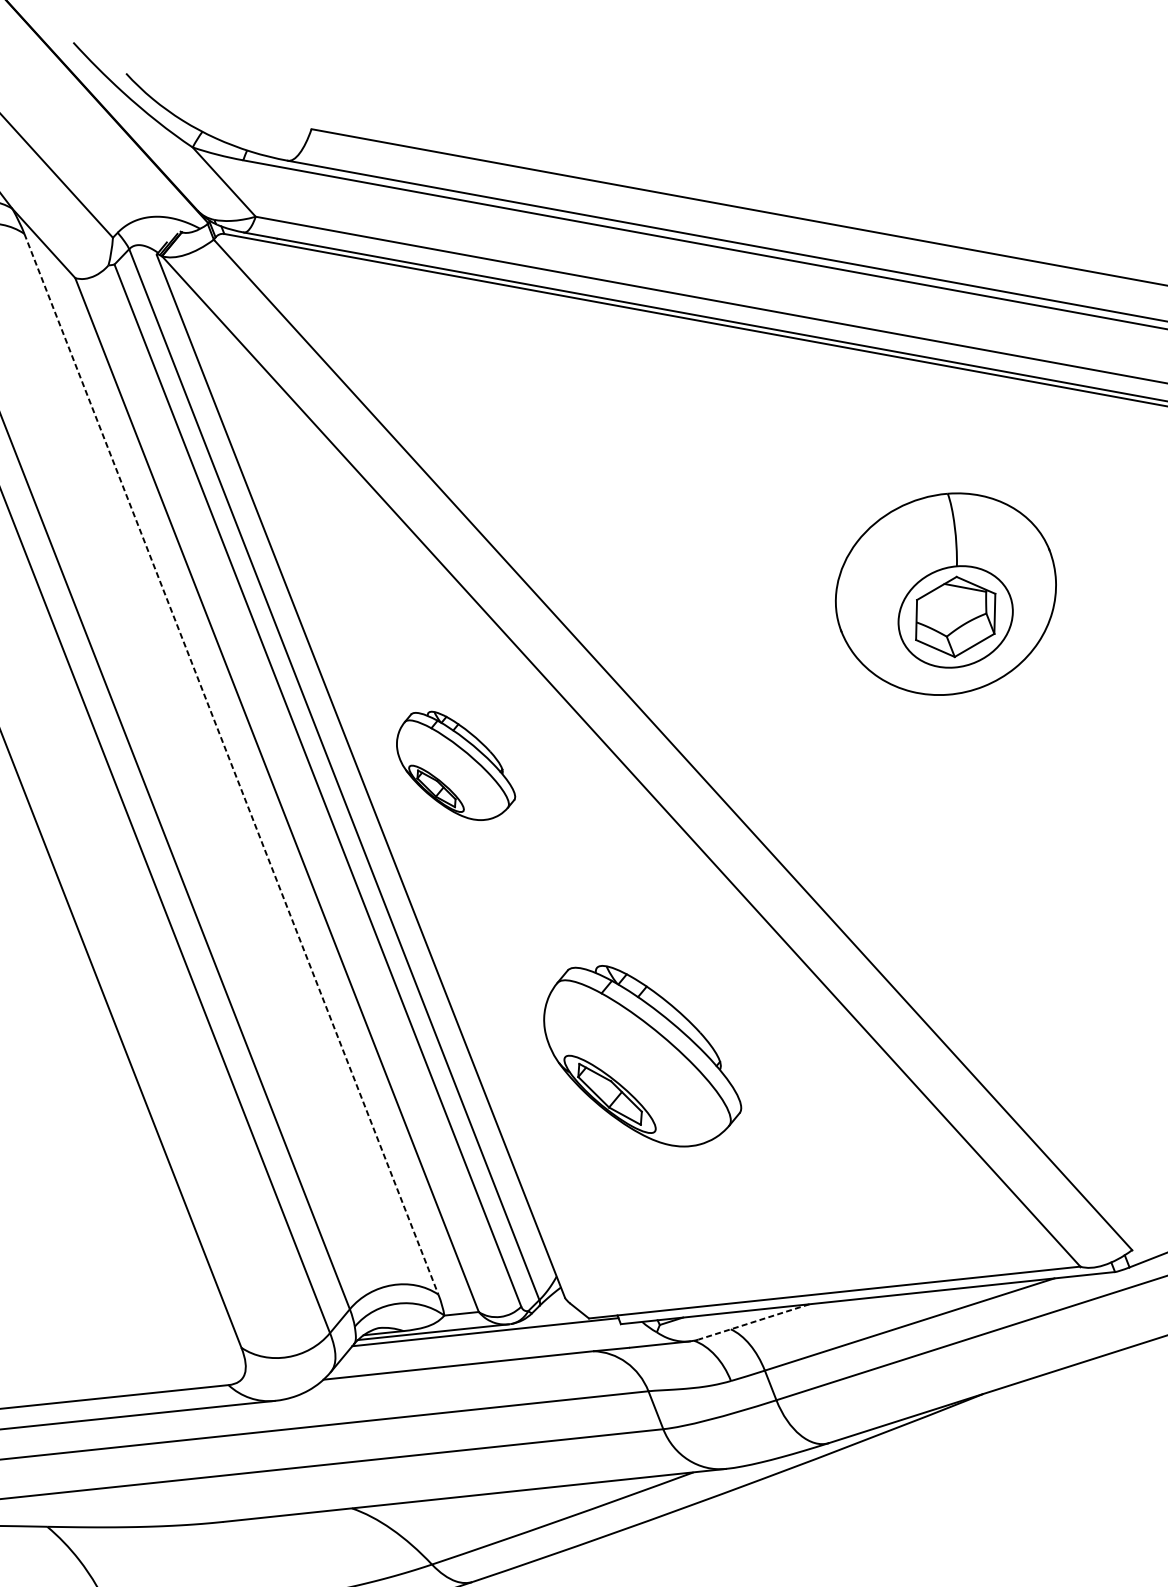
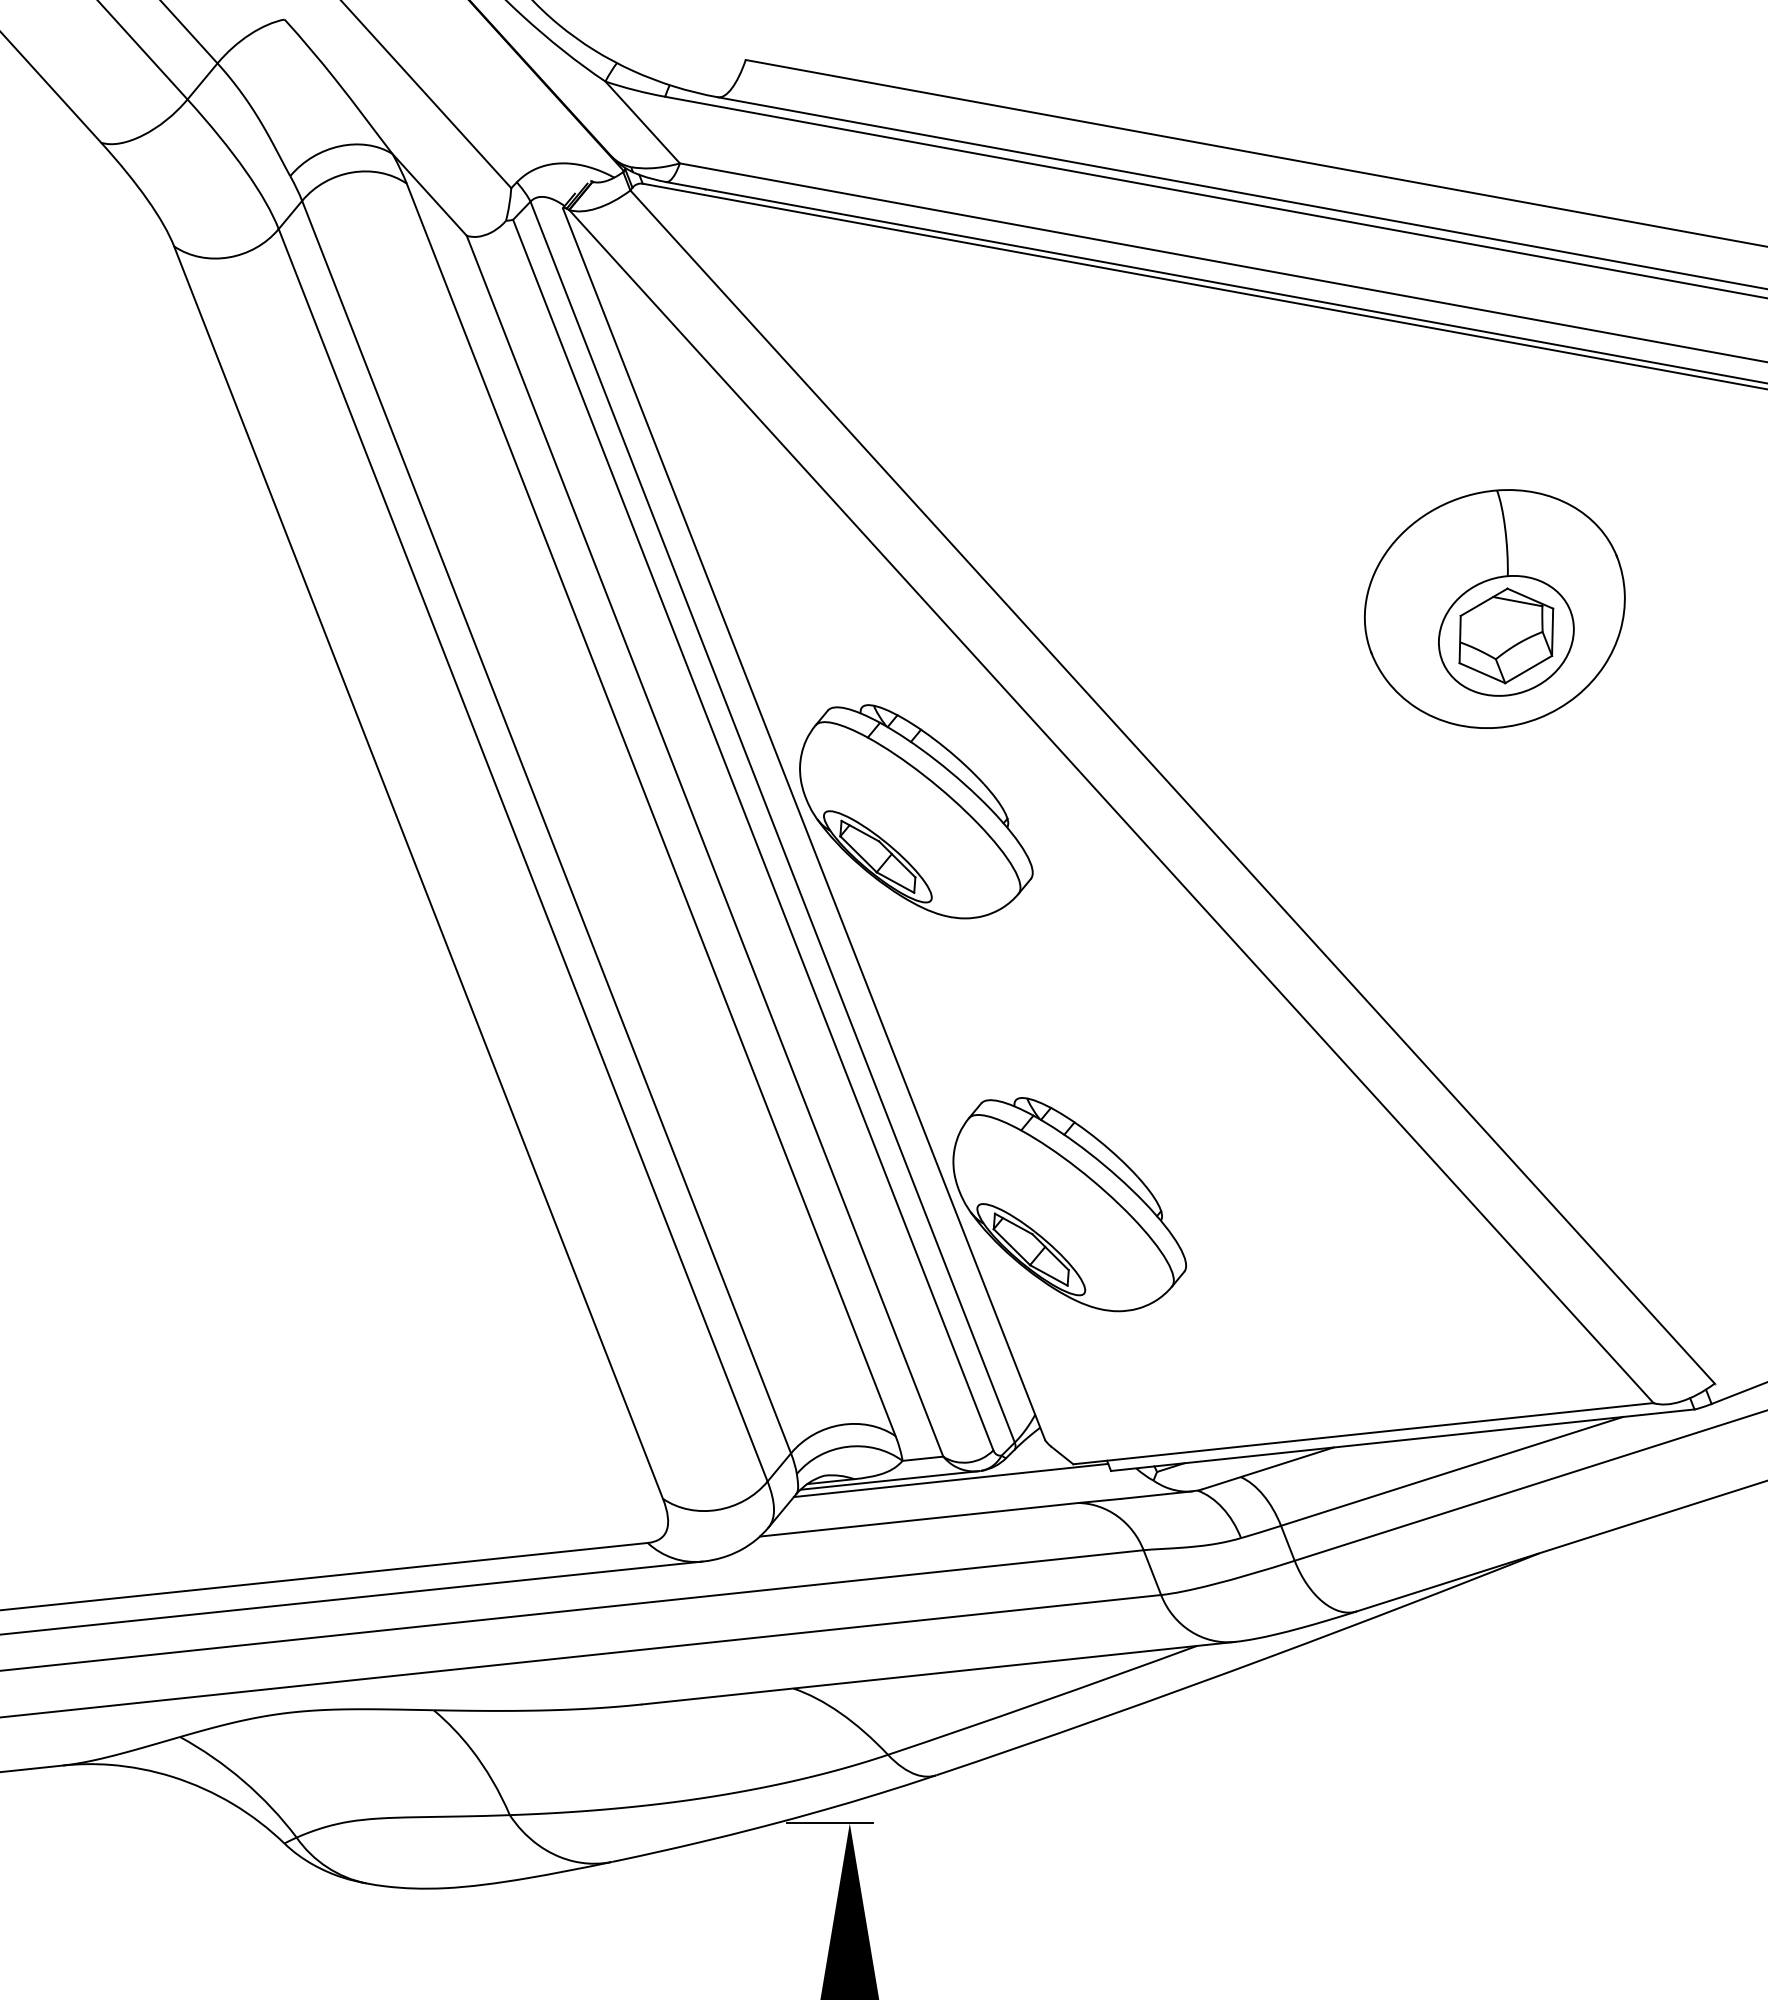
line: (231, 764) -> (651, 810), dashed -> solid
part: (456, 765) -> (916, 811), size x1.67
part: (642, 1056) -> (1069, 1204), moved
line: (754, 1322) -> (1268, 1468), dashed -> solid

